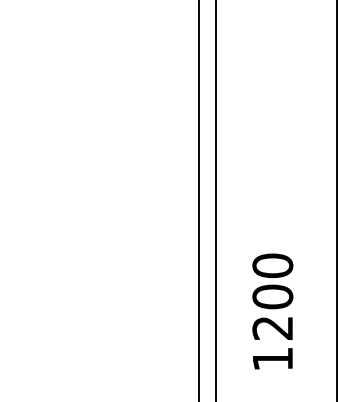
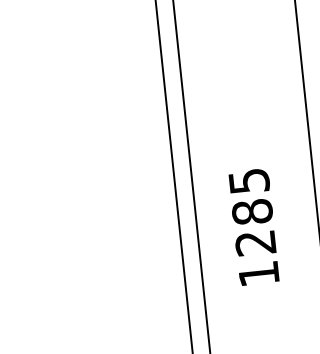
text: (272, 281) -> (250, 196), 1200 -> 1285

